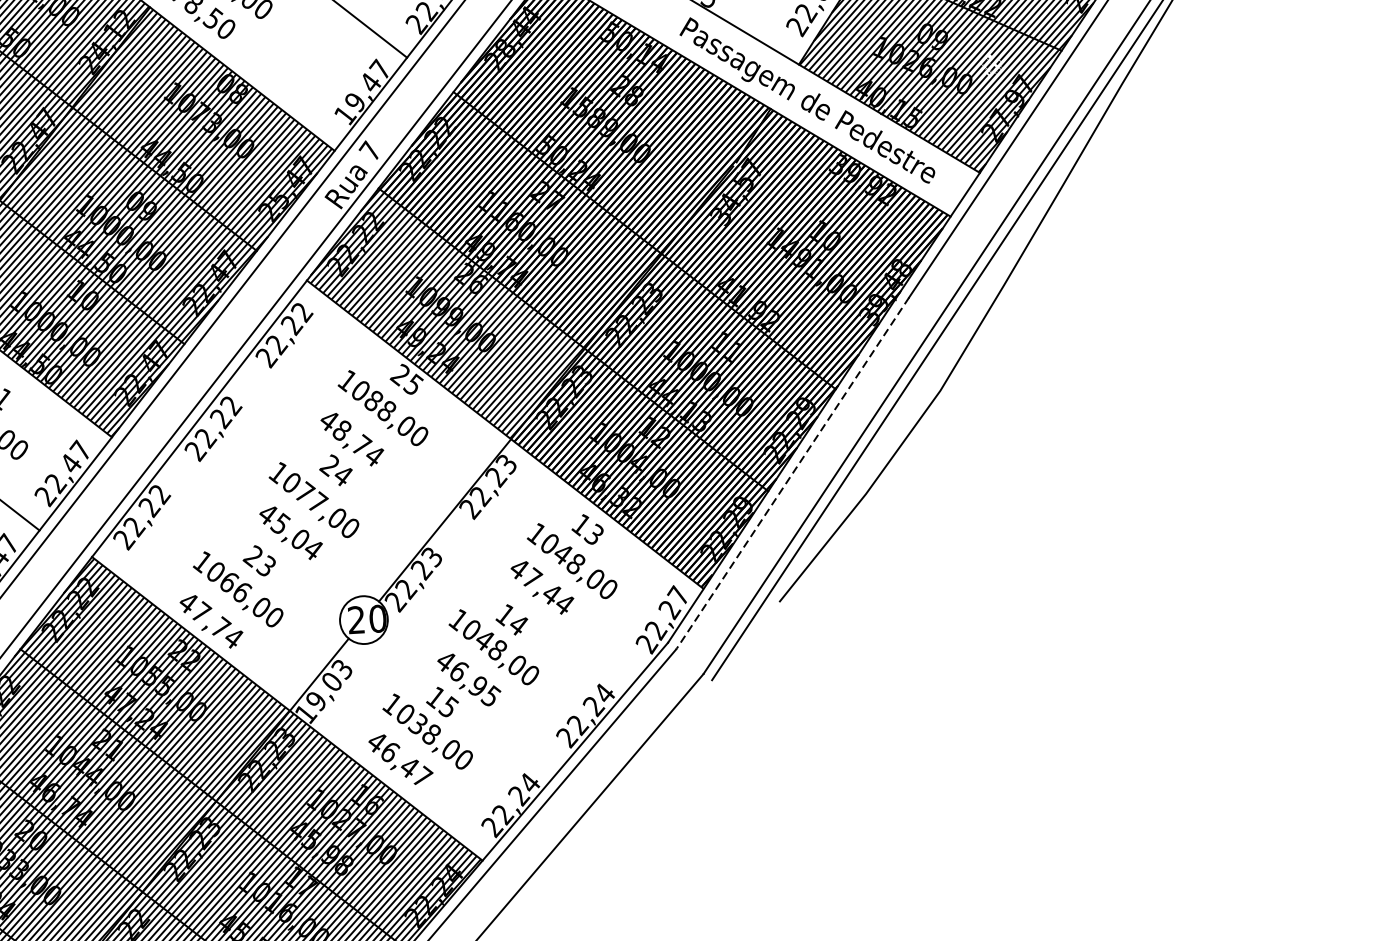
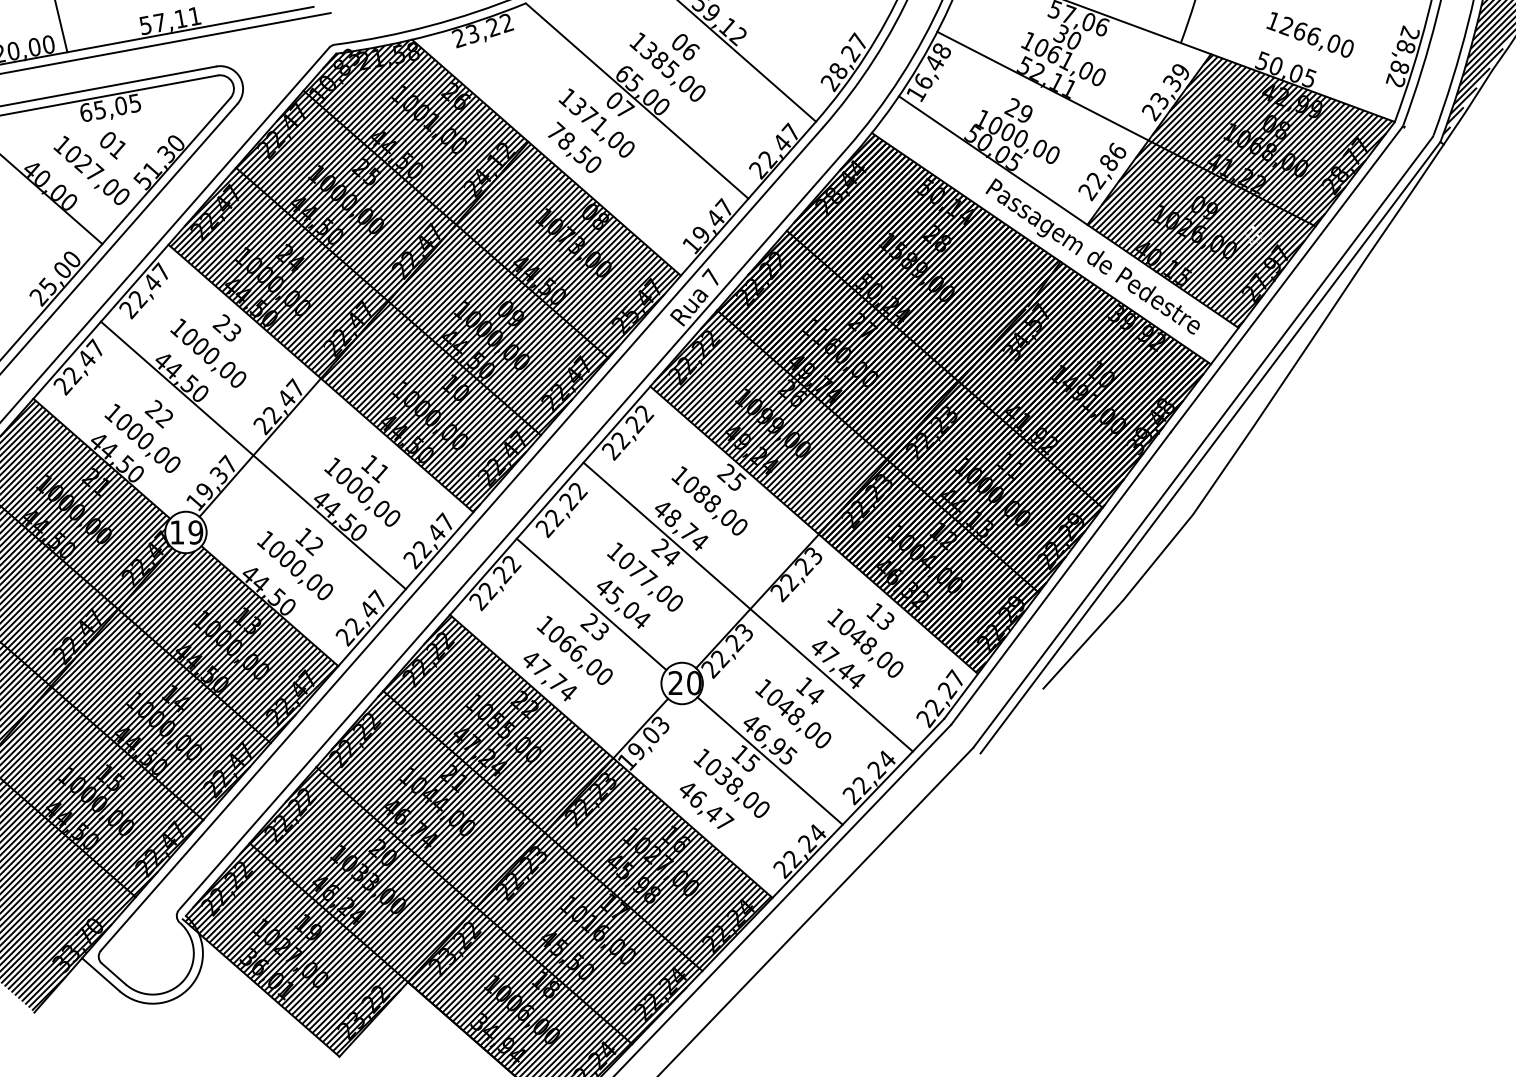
line: (793, 473) -> (1061, 578), dashed -> solid
line: (433, 527) -> (747, 606), added
line: (254, 535) -> (591, 604), added
line: (469, 702) -> (769, 760), added

